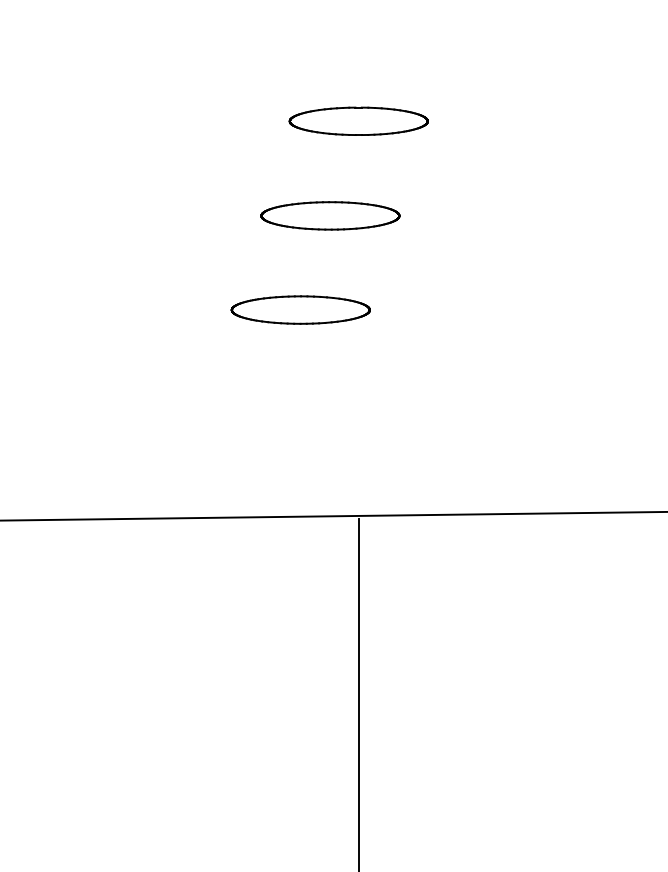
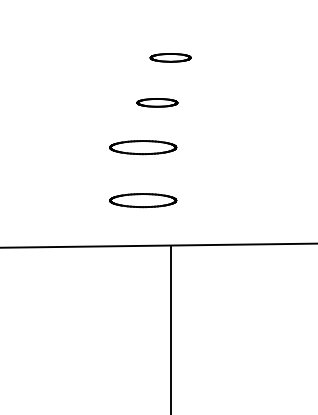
part: (358, 120) -> (170, 57), size x0.6
part: (330, 215) -> (157, 102), size x0.6
part: (301, 421) -> (143, 200), added

